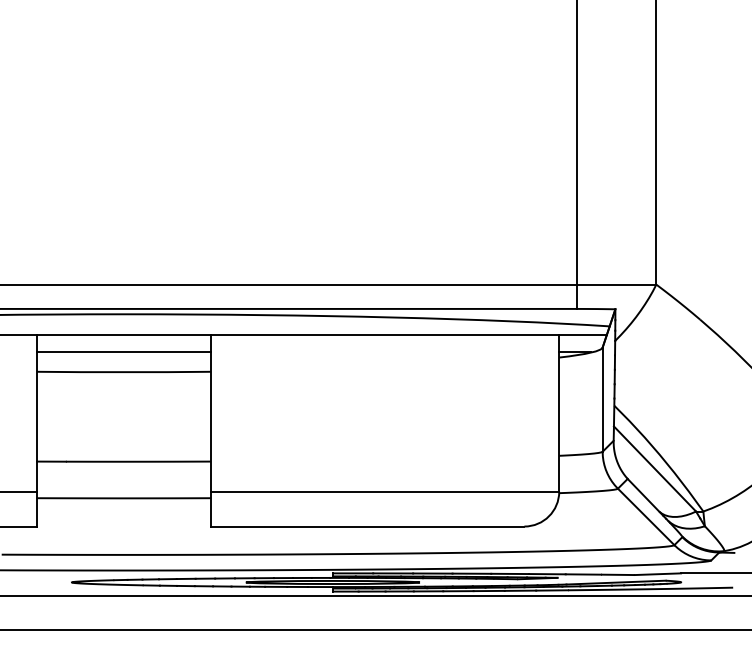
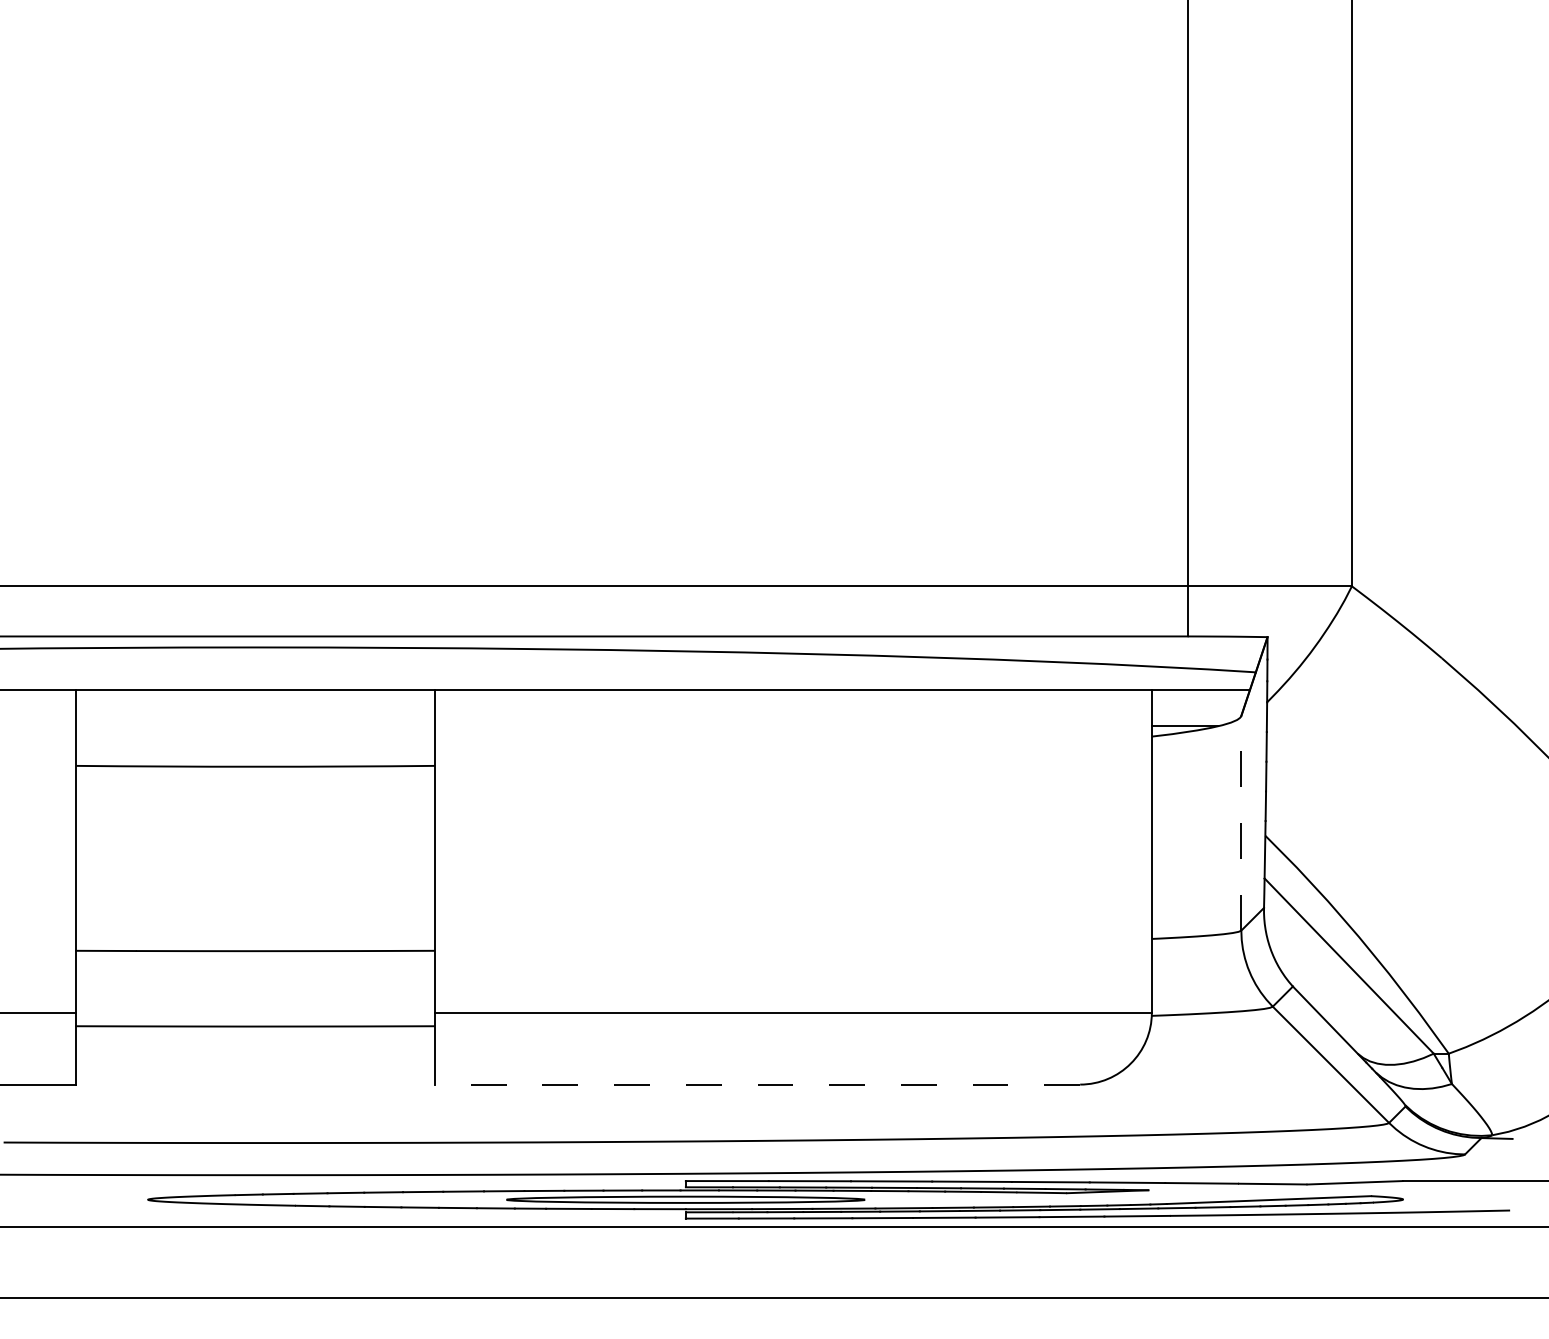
line: (124, 352) -> (256, 726), removed
line: (602, 399) -> (1240, 822), solid -> dashed
line: (367, 526) -> (756, 1084), solid -> dashed

